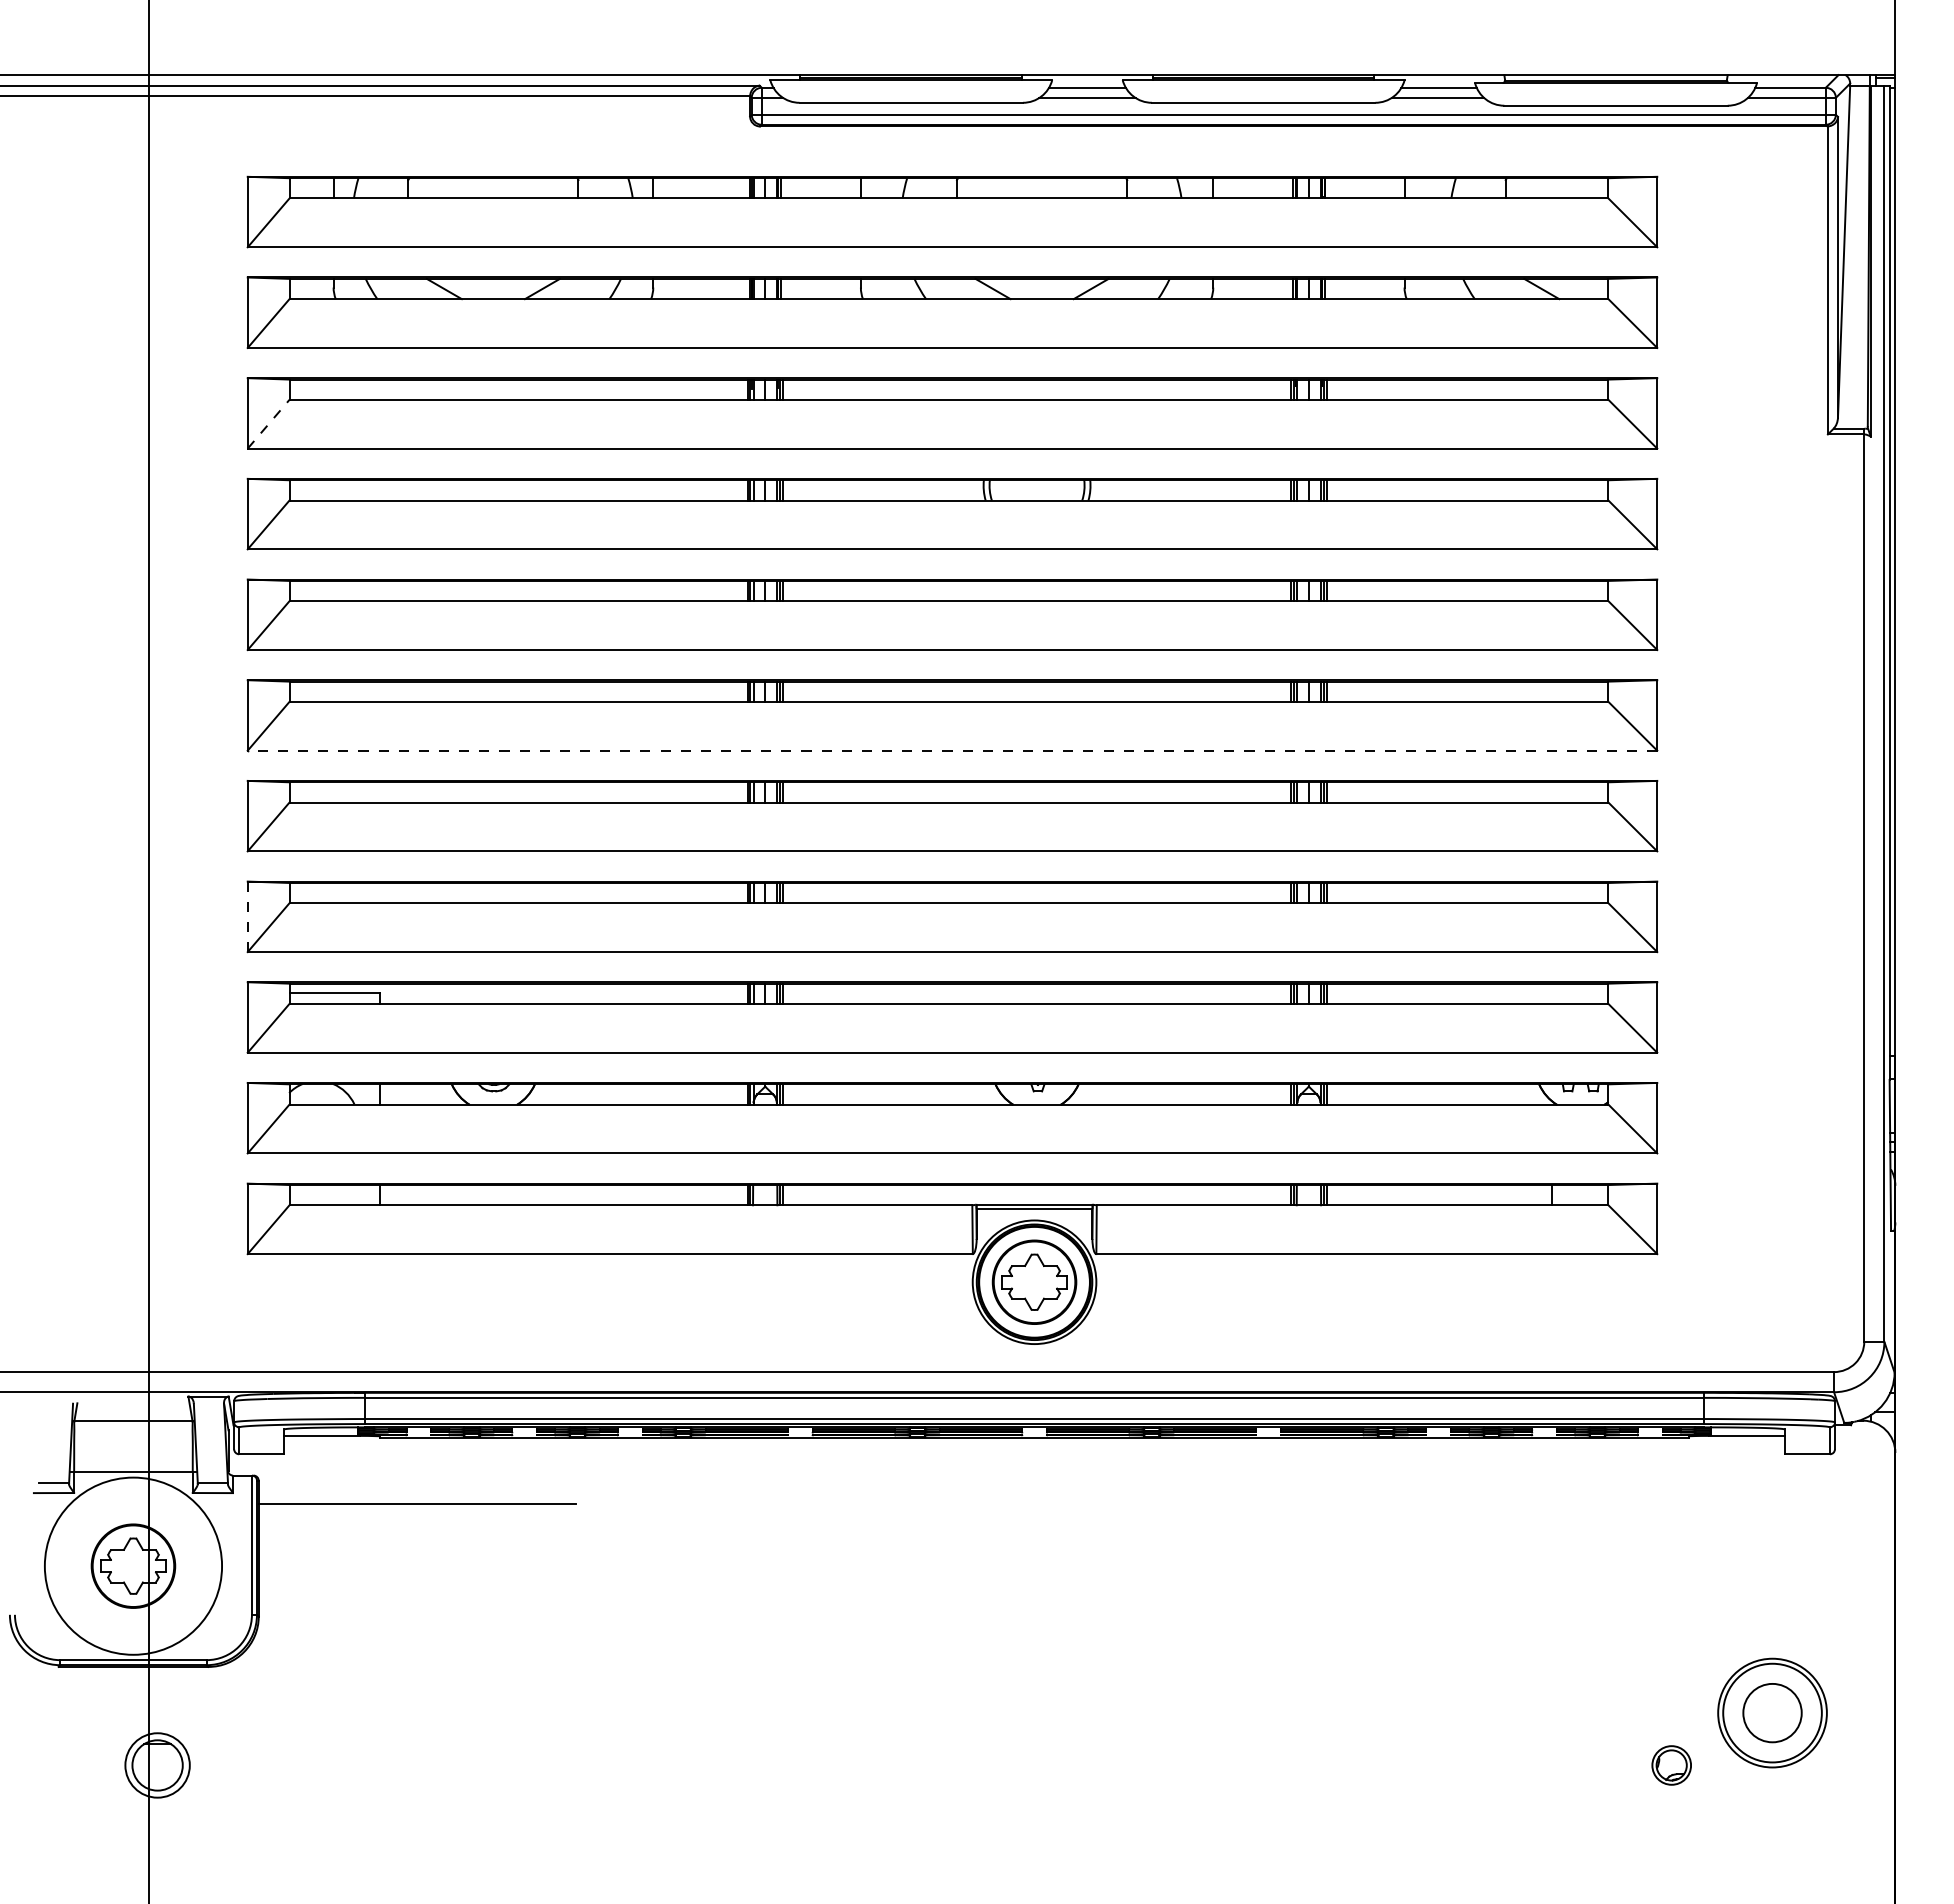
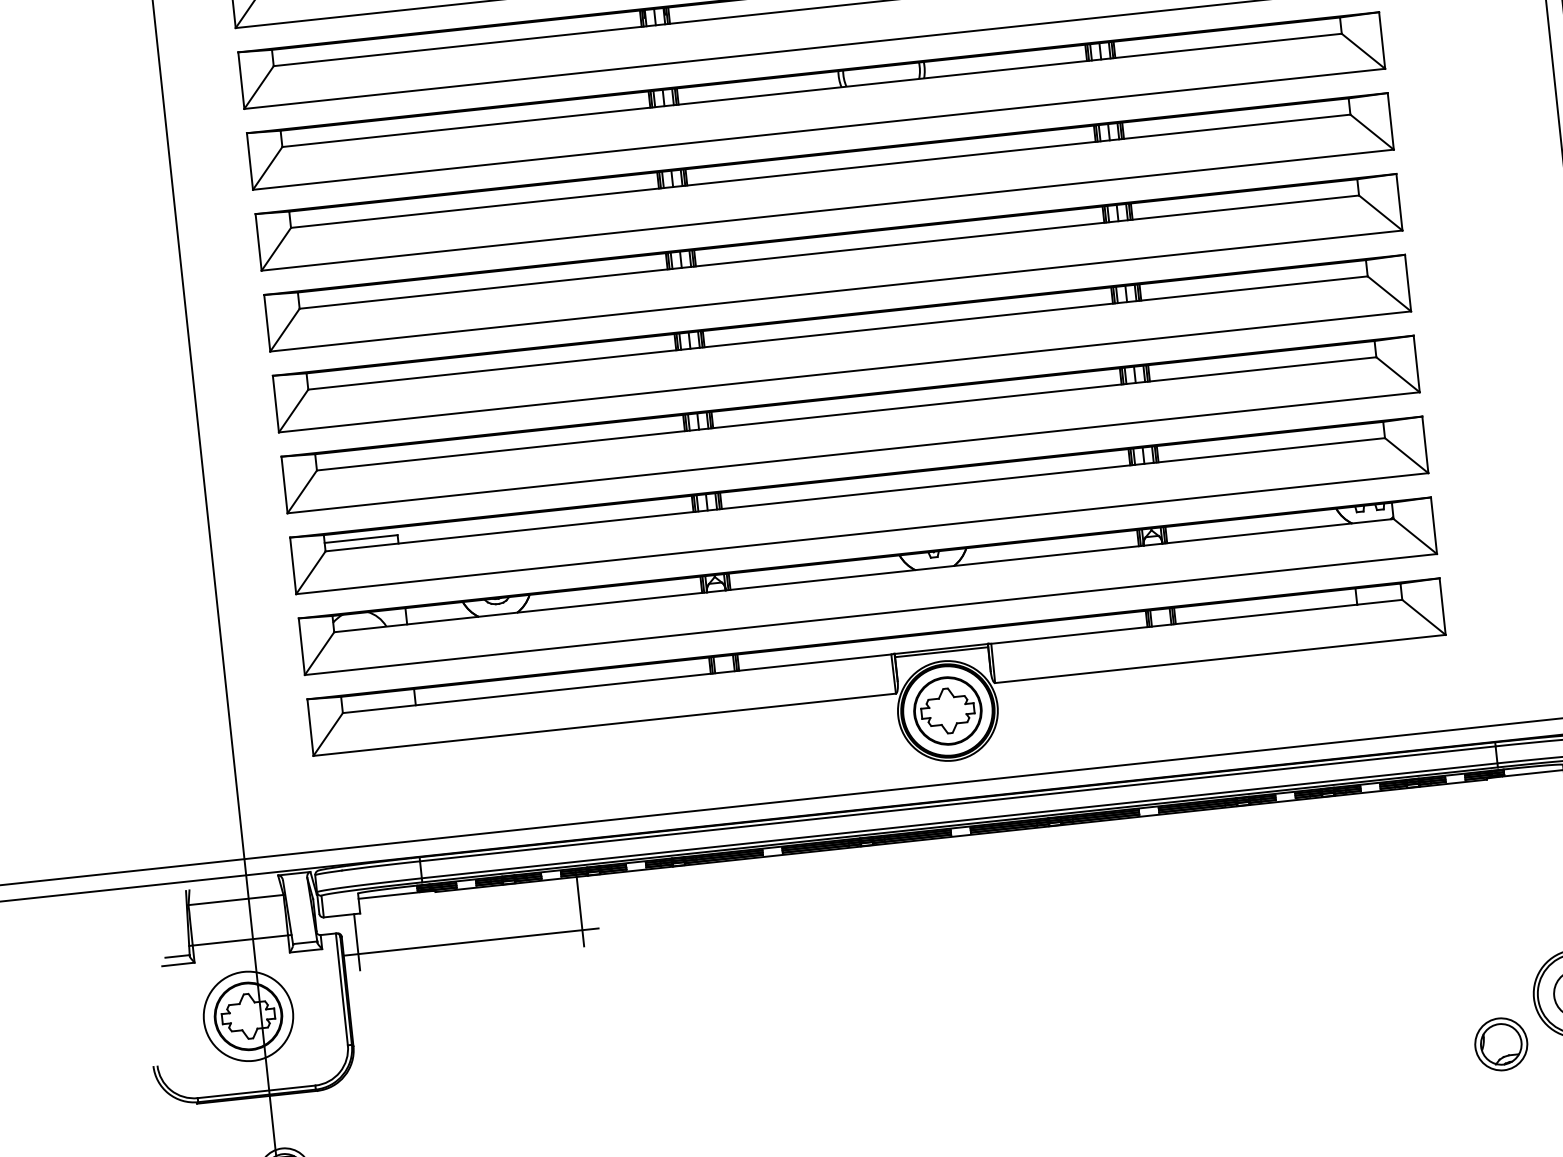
line: (268, 423) -> (258, 86), dashed -> solid
line: (952, 750) -> (836, 290), dashed -> solid
line: (247, 916) -> (284, 484), dashed -> solid
line: (555, 1480) -> (580, 911), added
line: (276, 1489) -> (356, 942), added
circle: (133, 1565) -> (248, 1015), size x0.62
part: (1671, 1765) -> (1501, 1044), size x1.67

